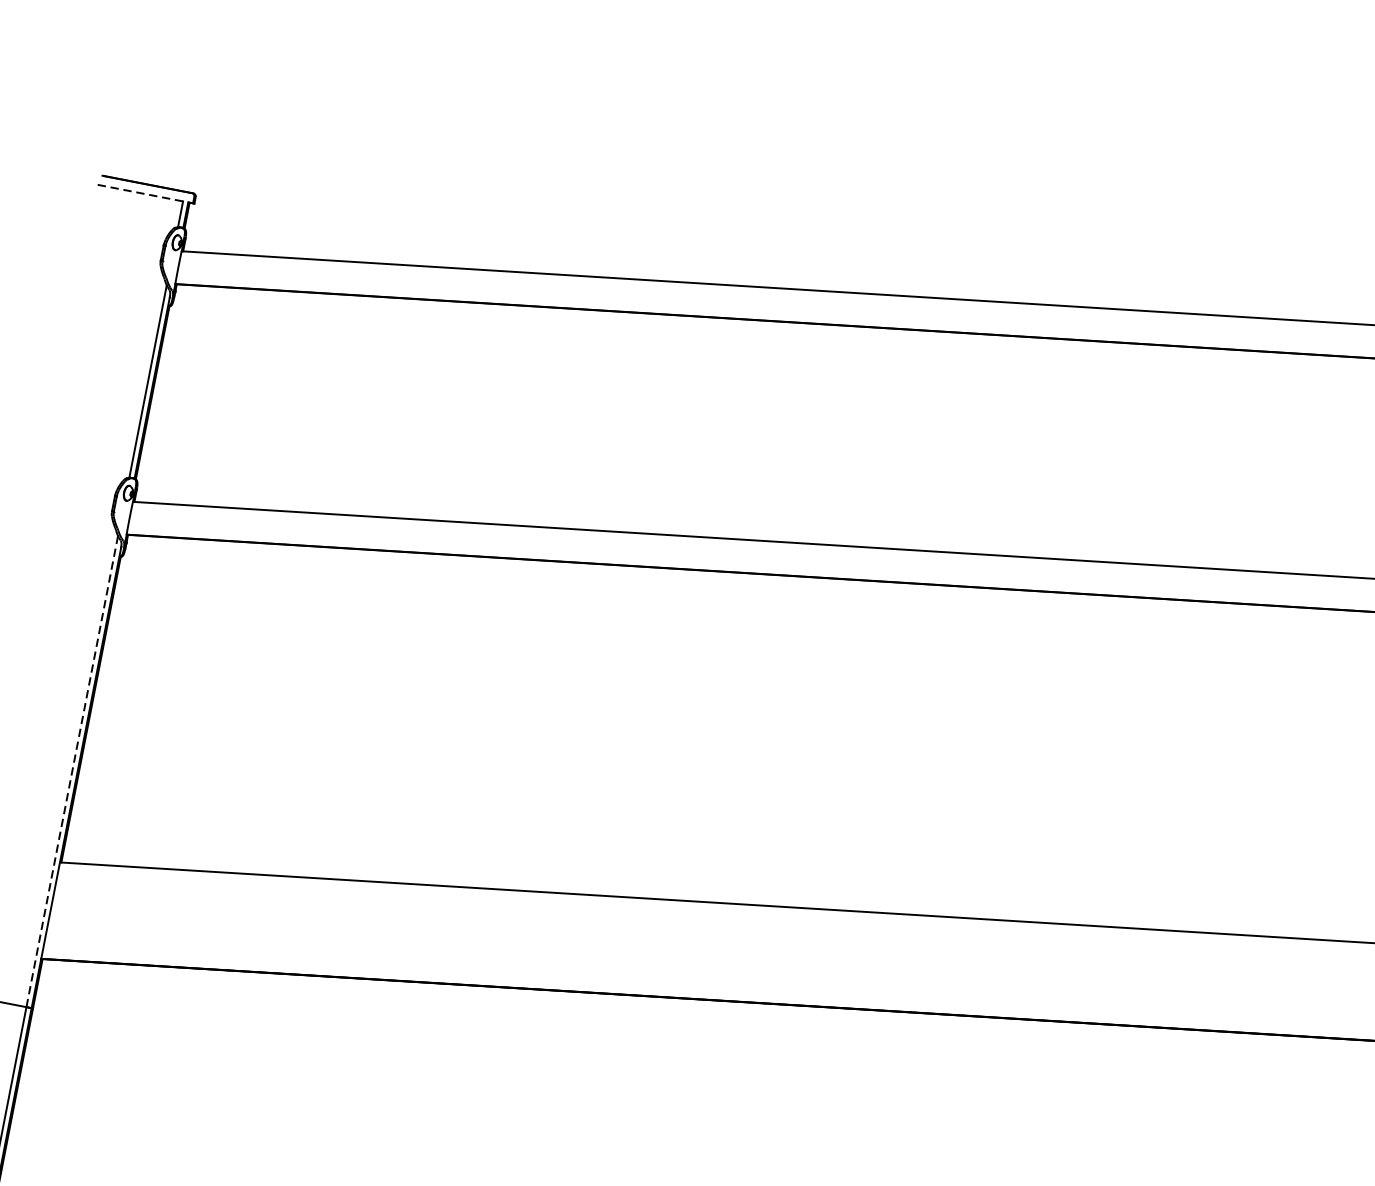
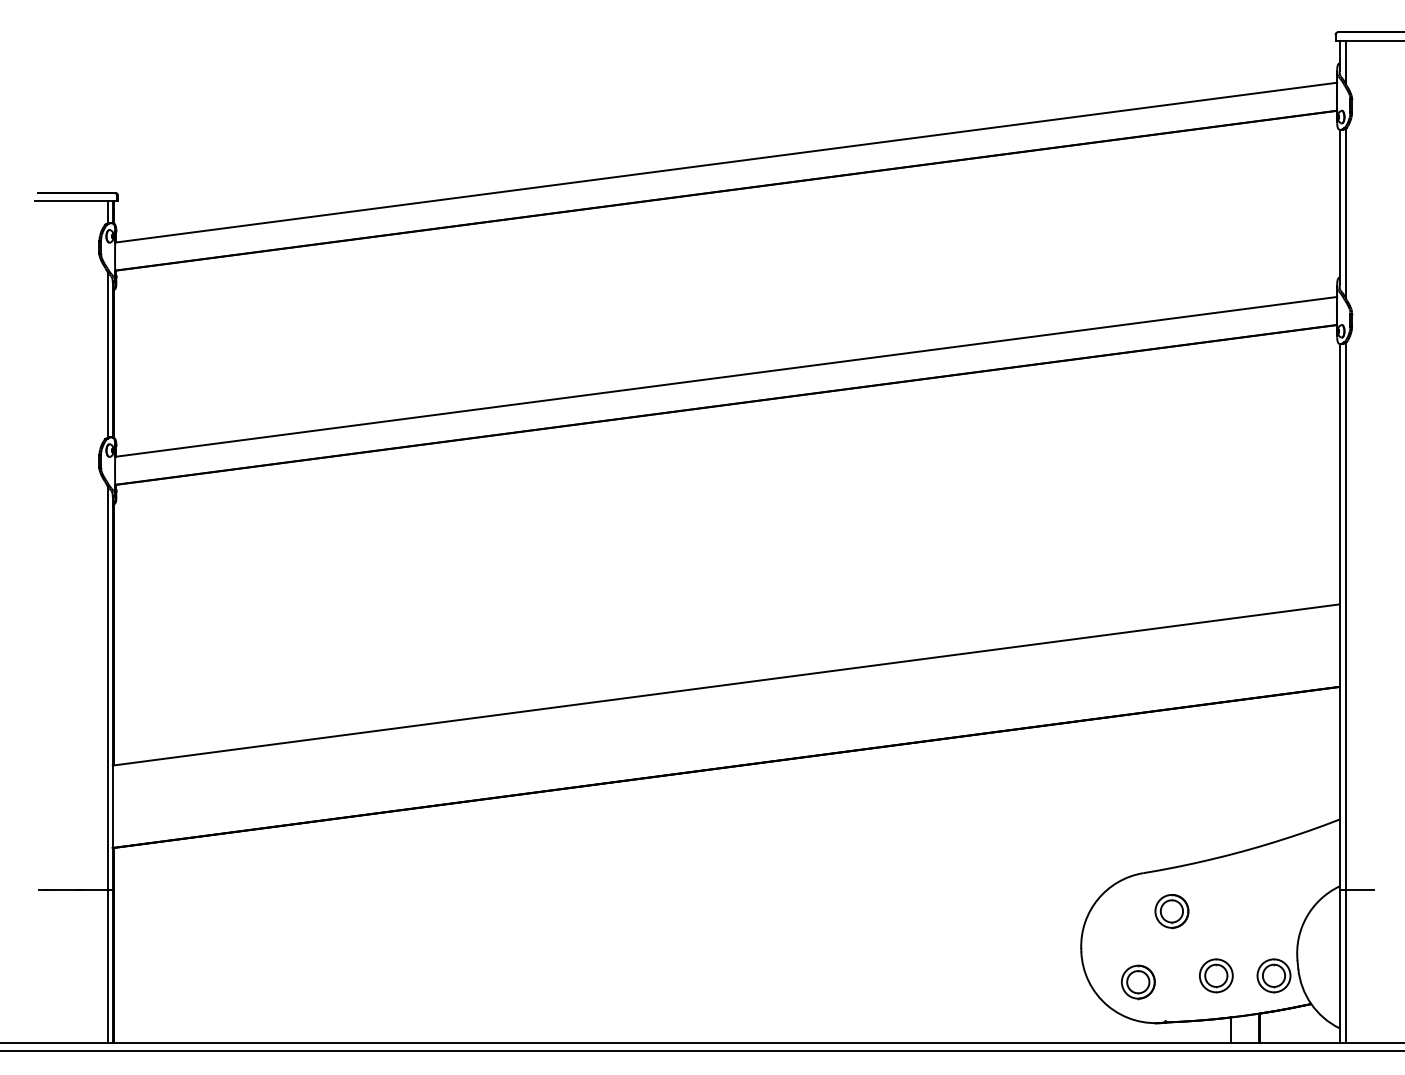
line: (145, 194) -> (76, 201), dashed -> solid
line: (72, 771) -> (108, 688), dashed -> solid

